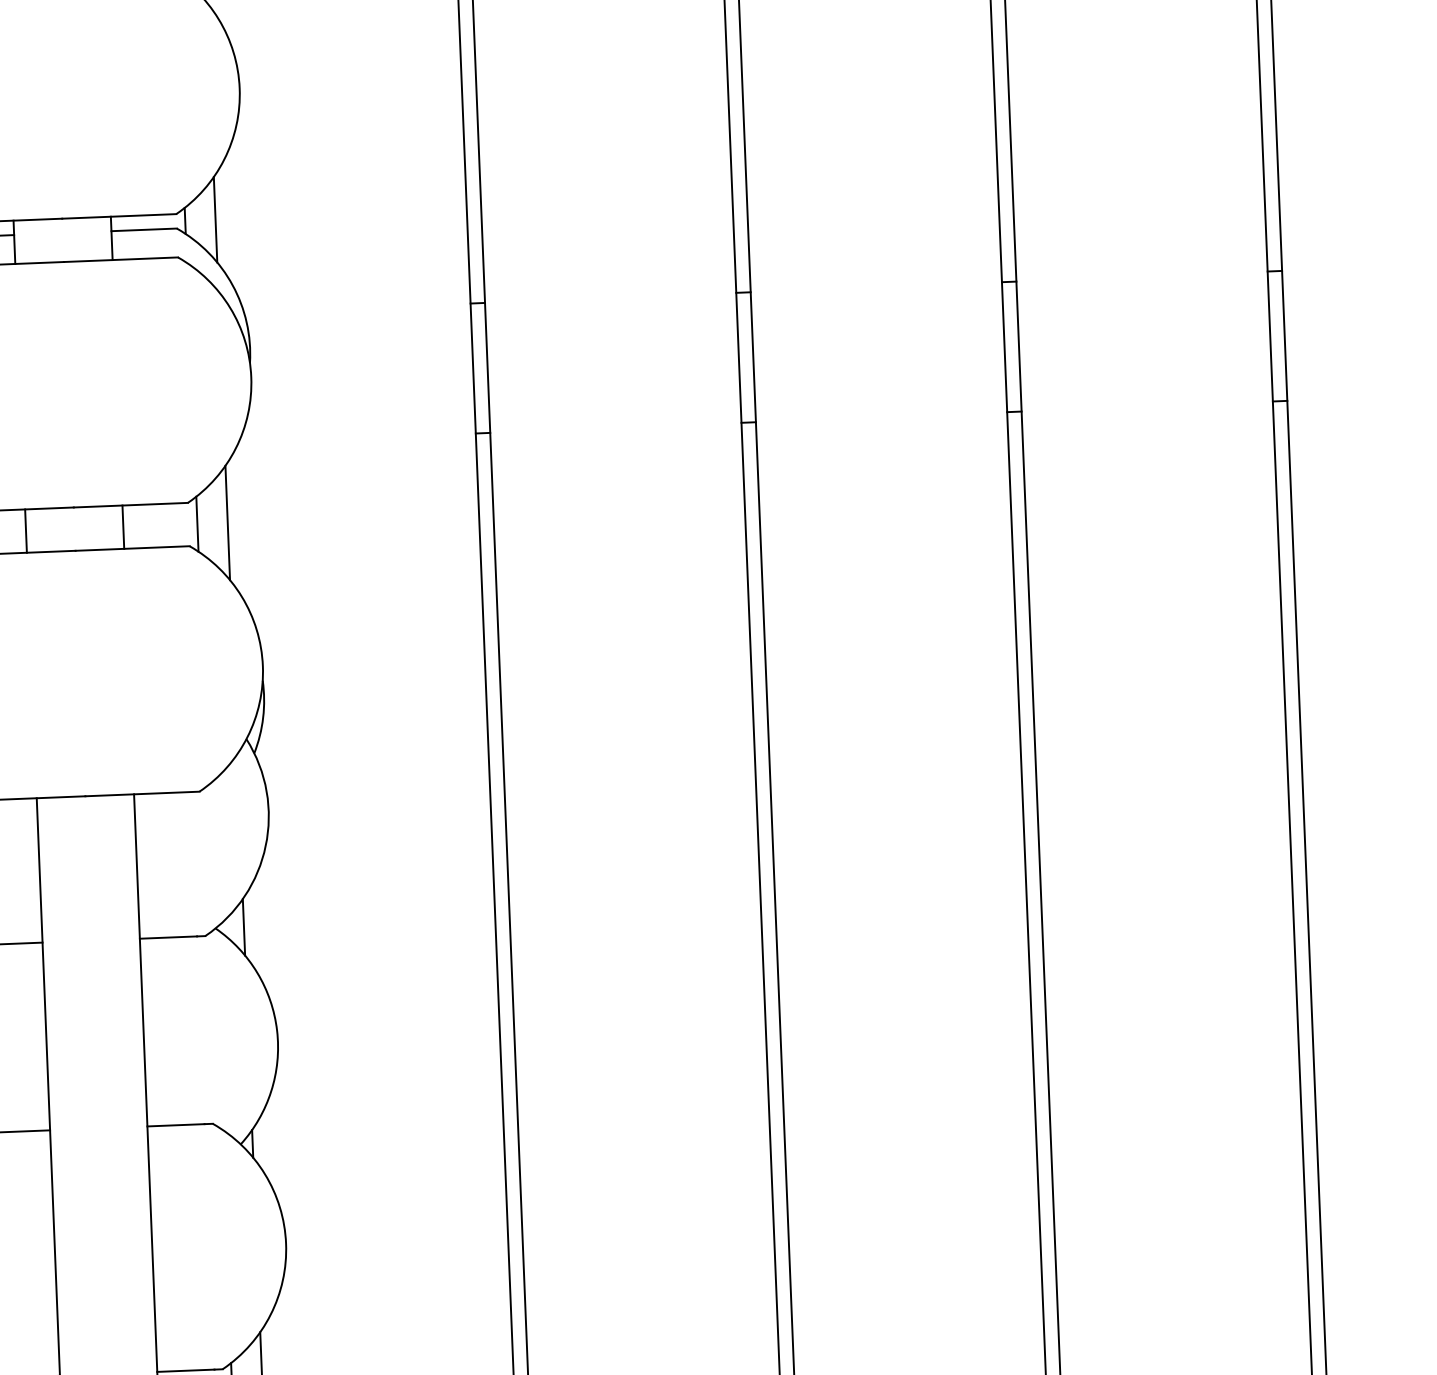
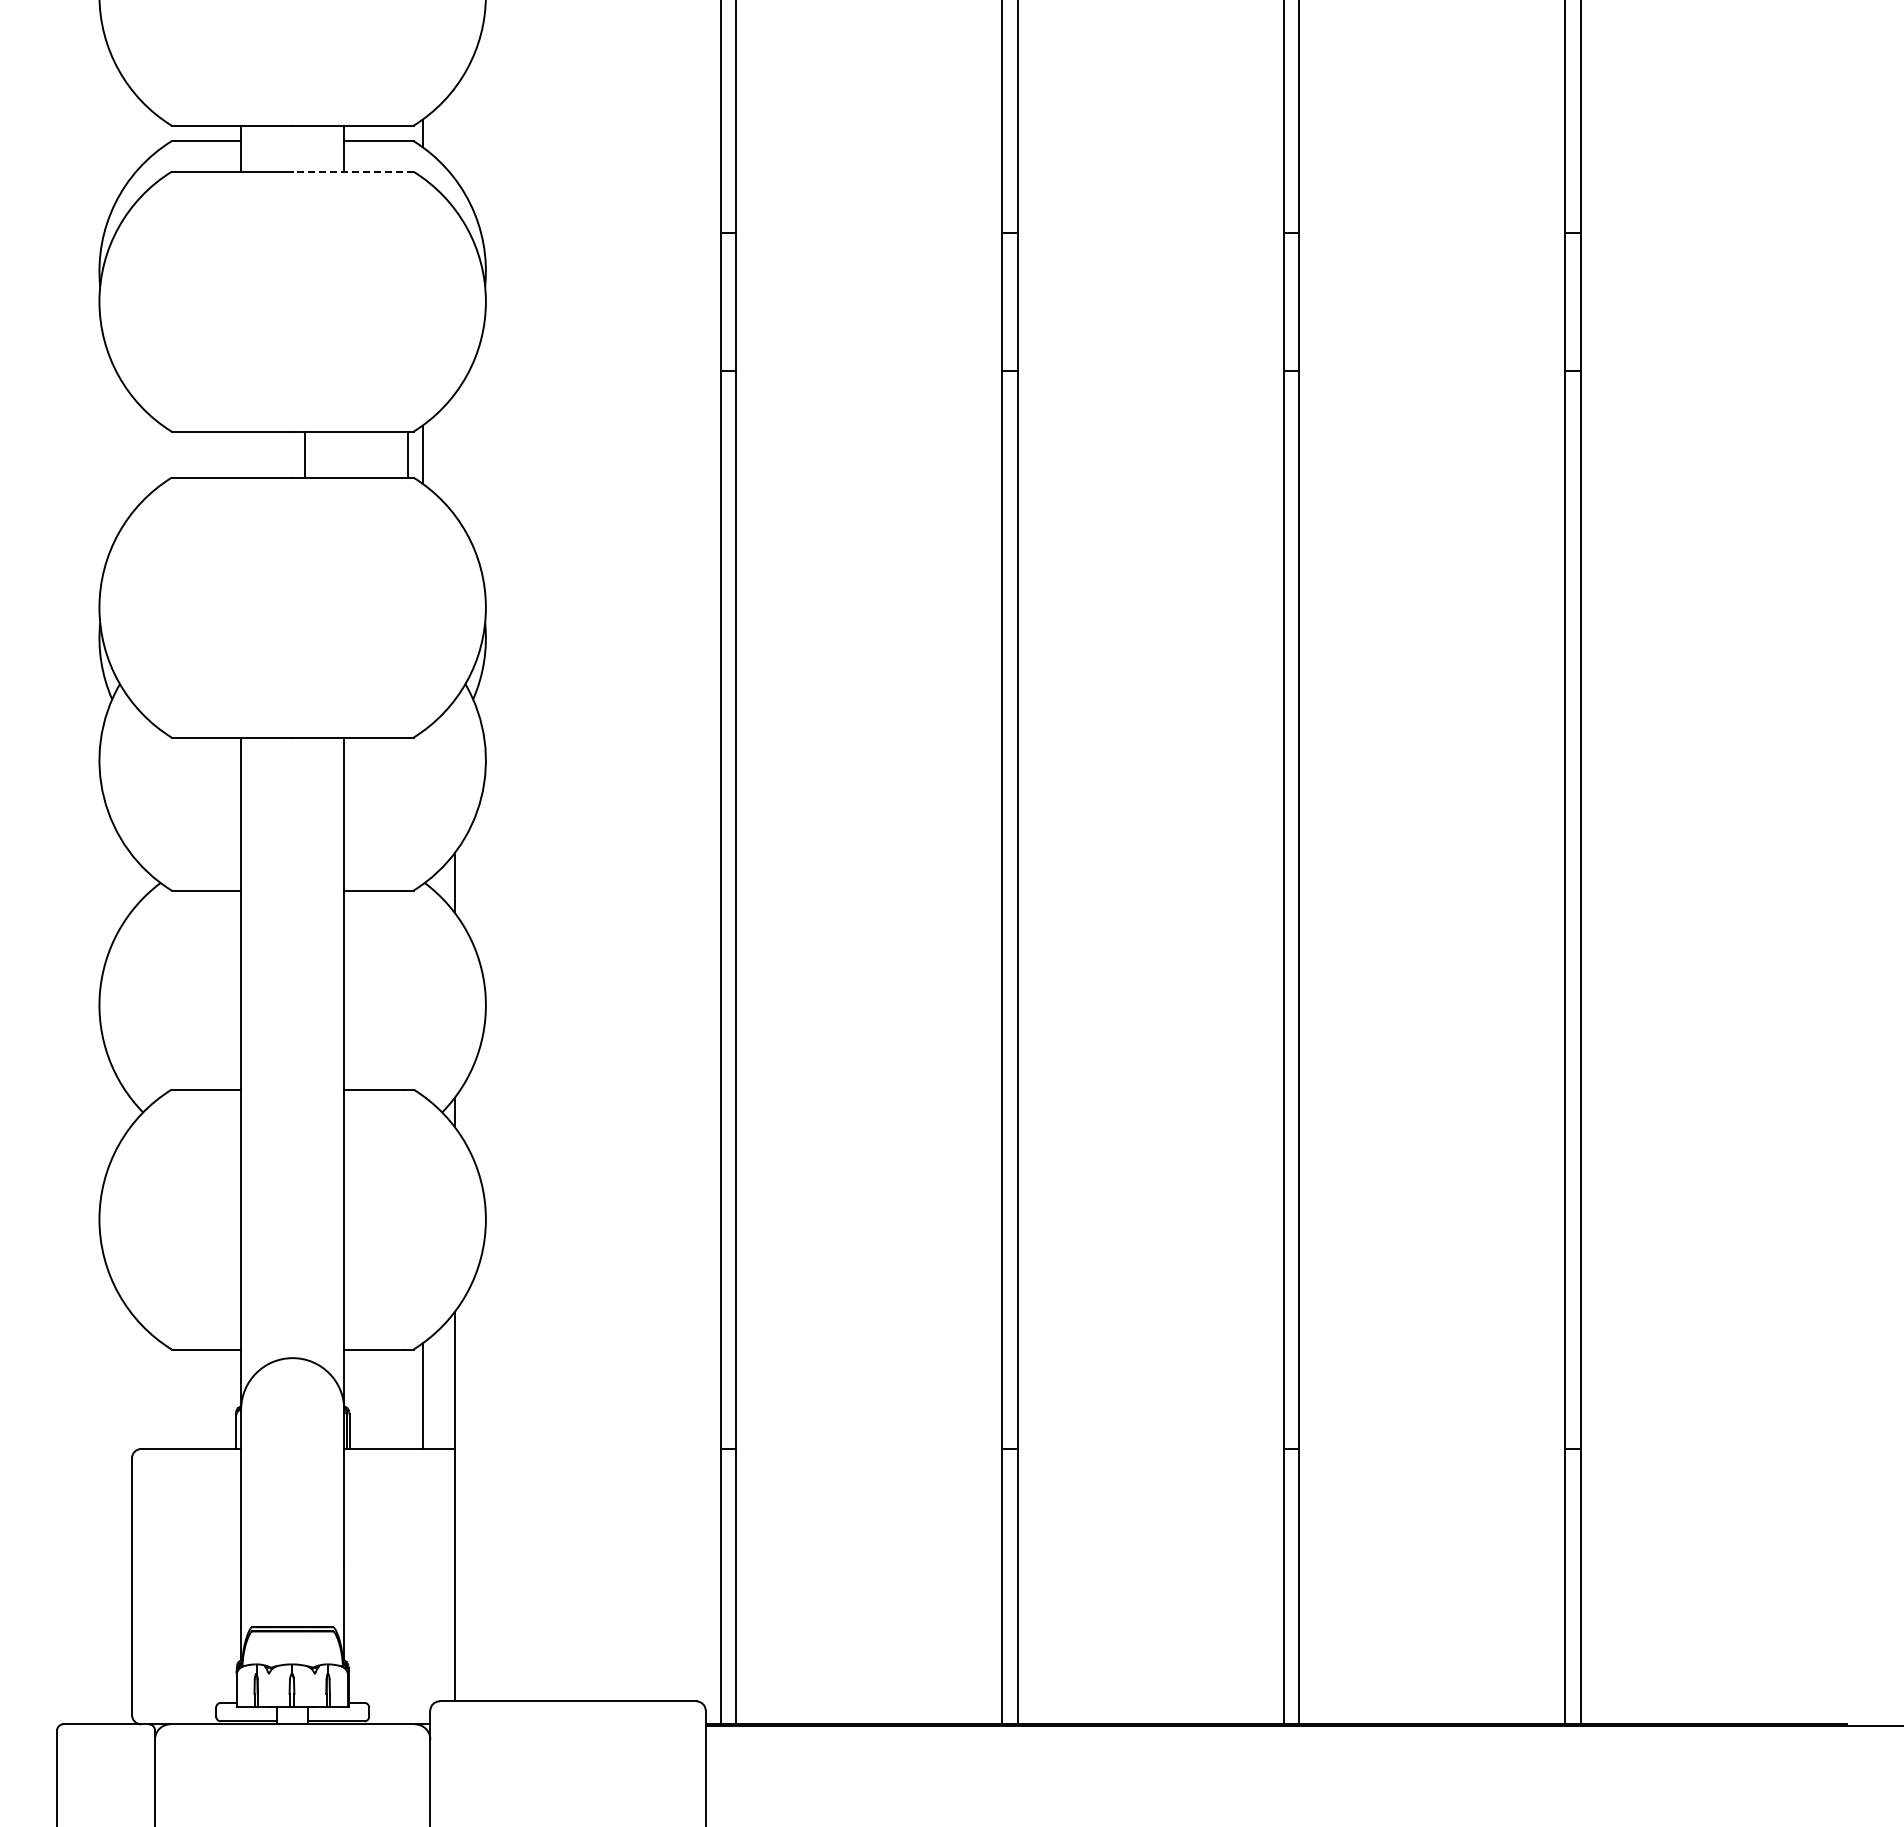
line: (215, 219) -> (454, 133), removed
line: (120, 259) -> (352, 171), solid -> dashed
line: (227, 522) -> (454, 454), removed
line: (123, 527) -> (408, 454), moved
line: (26, 530) -> (305, 454), moved

